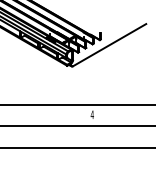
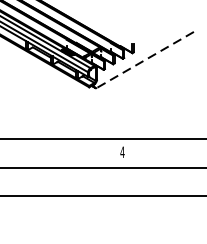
line: (109, 45) -> (145, 60), solid -> dashed

